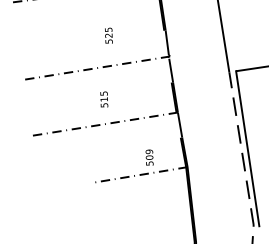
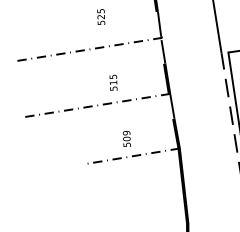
text: (104, 99) -> (113, 82), moved
text: (149, 157) -> (126, 138), moved

